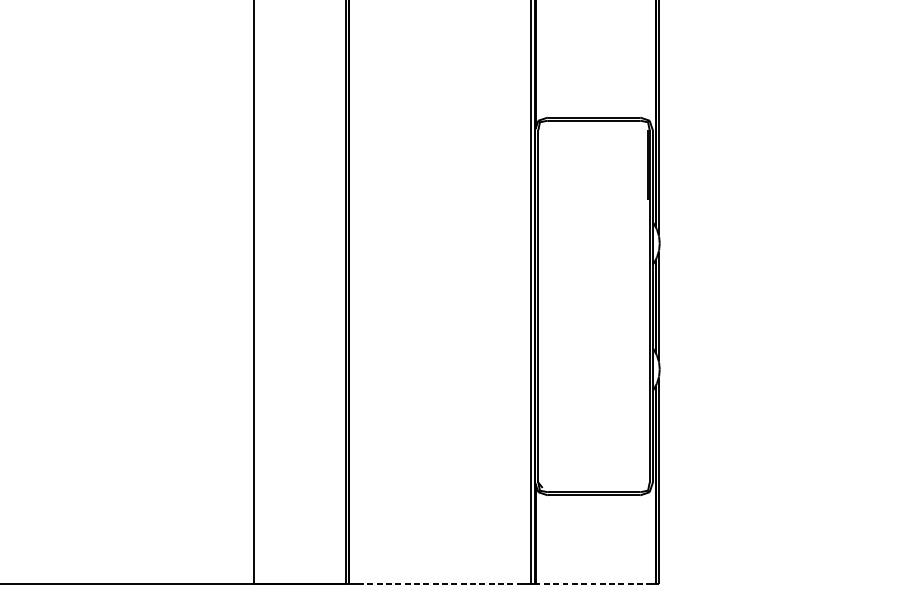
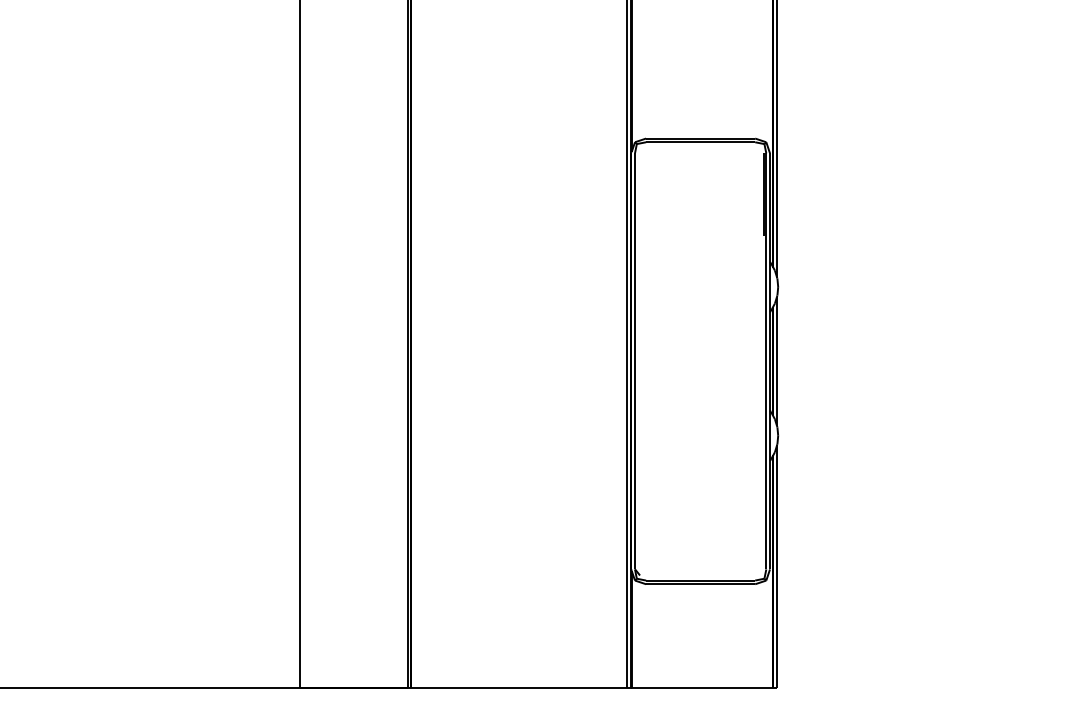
line: (440, 583) -> (519, 688), dashed -> solid
line: (590, 583) -> (696, 688), dashed -> solid

